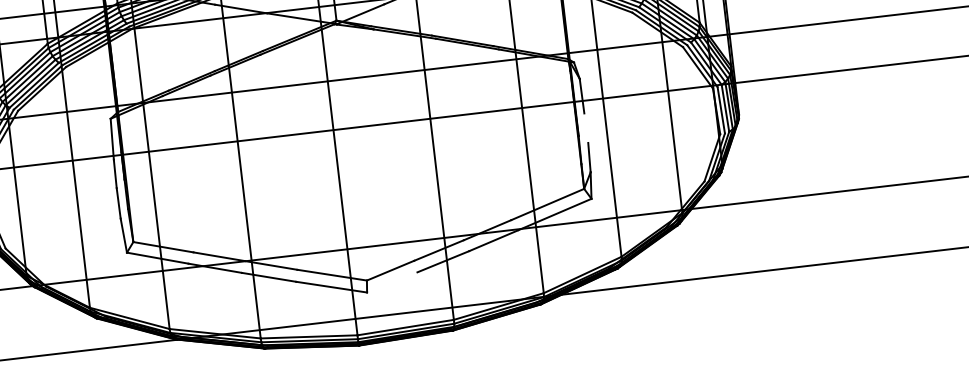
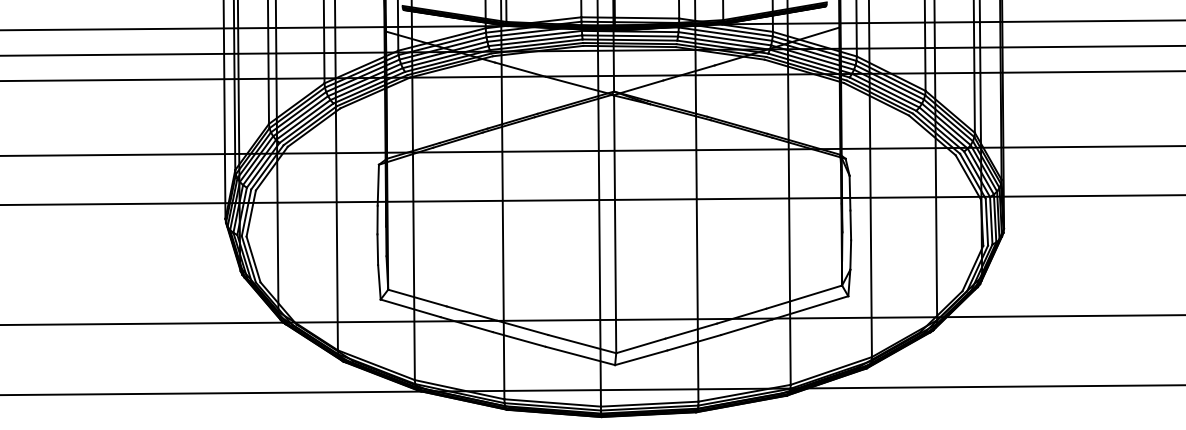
line: (586, 128) -> (850, 225), added
line: (352, 152) -> (615, 224), added
line: (392, 282) -> (641, 357), added

